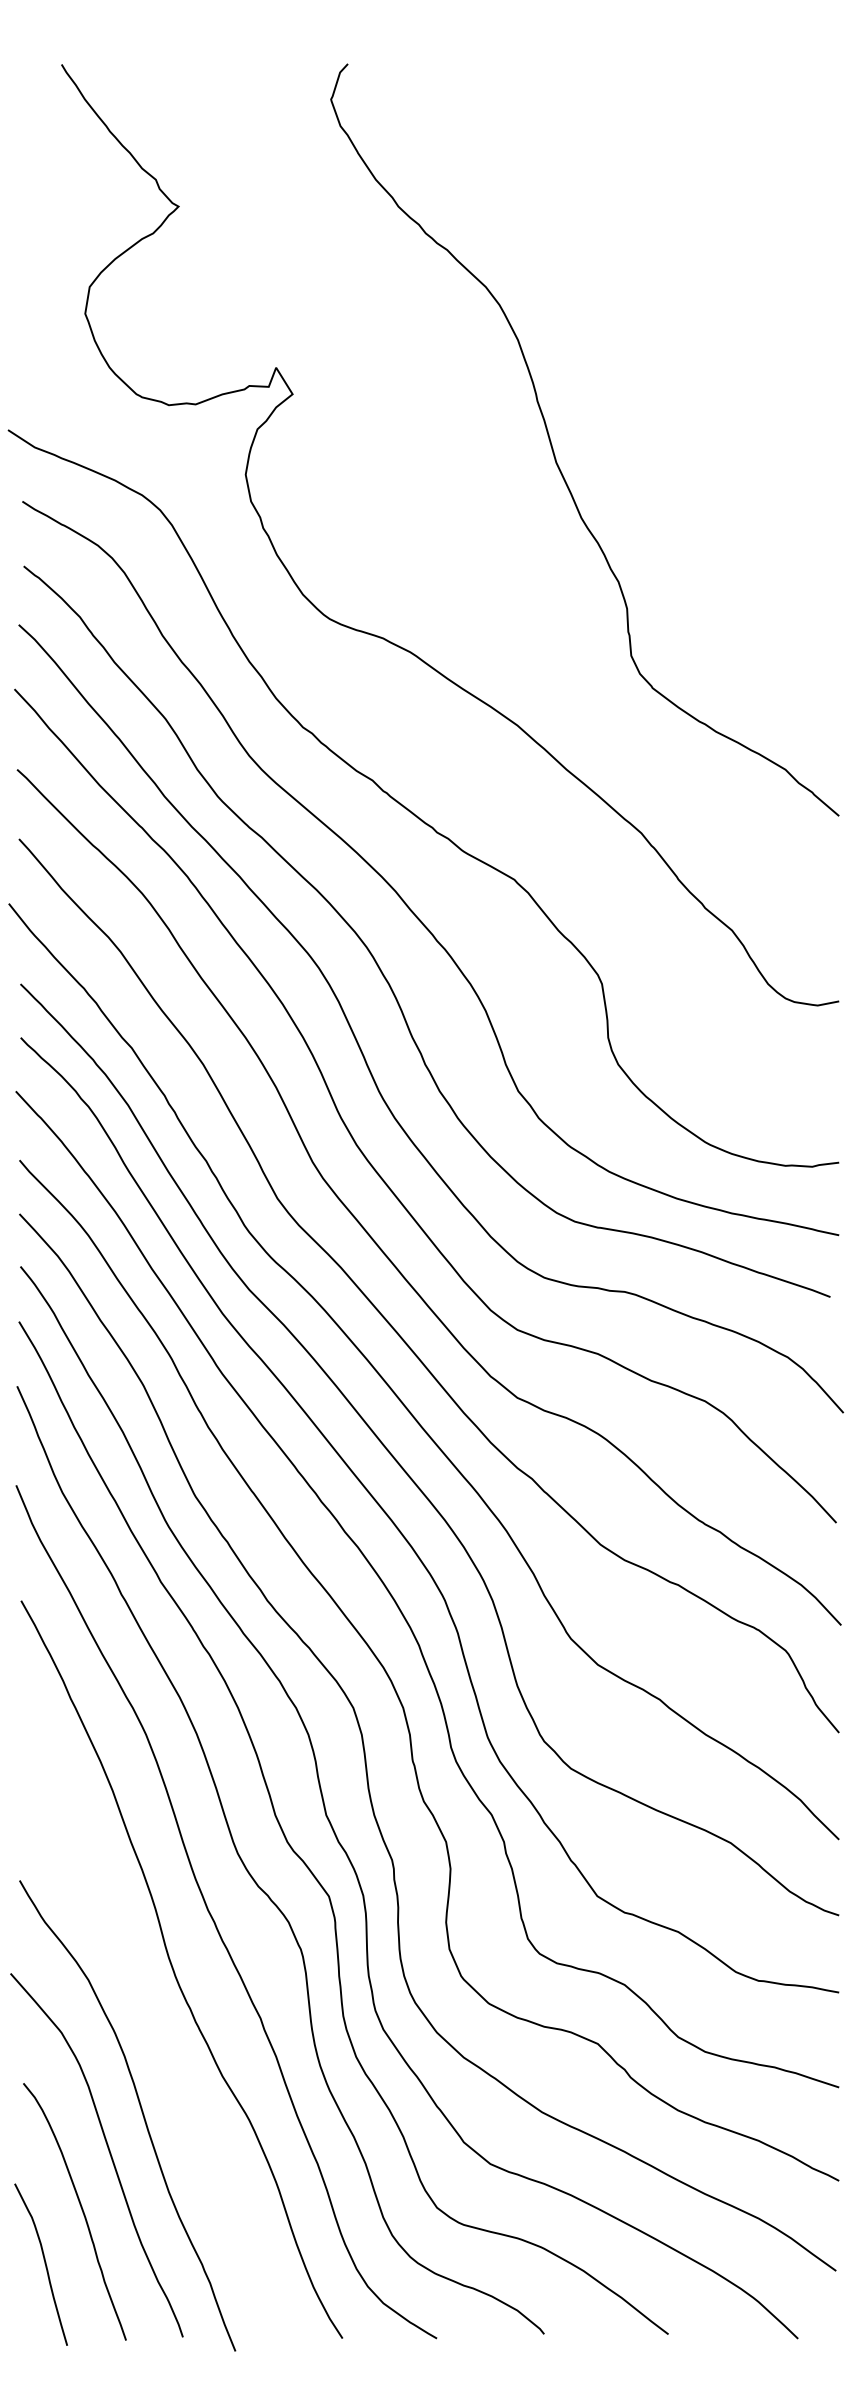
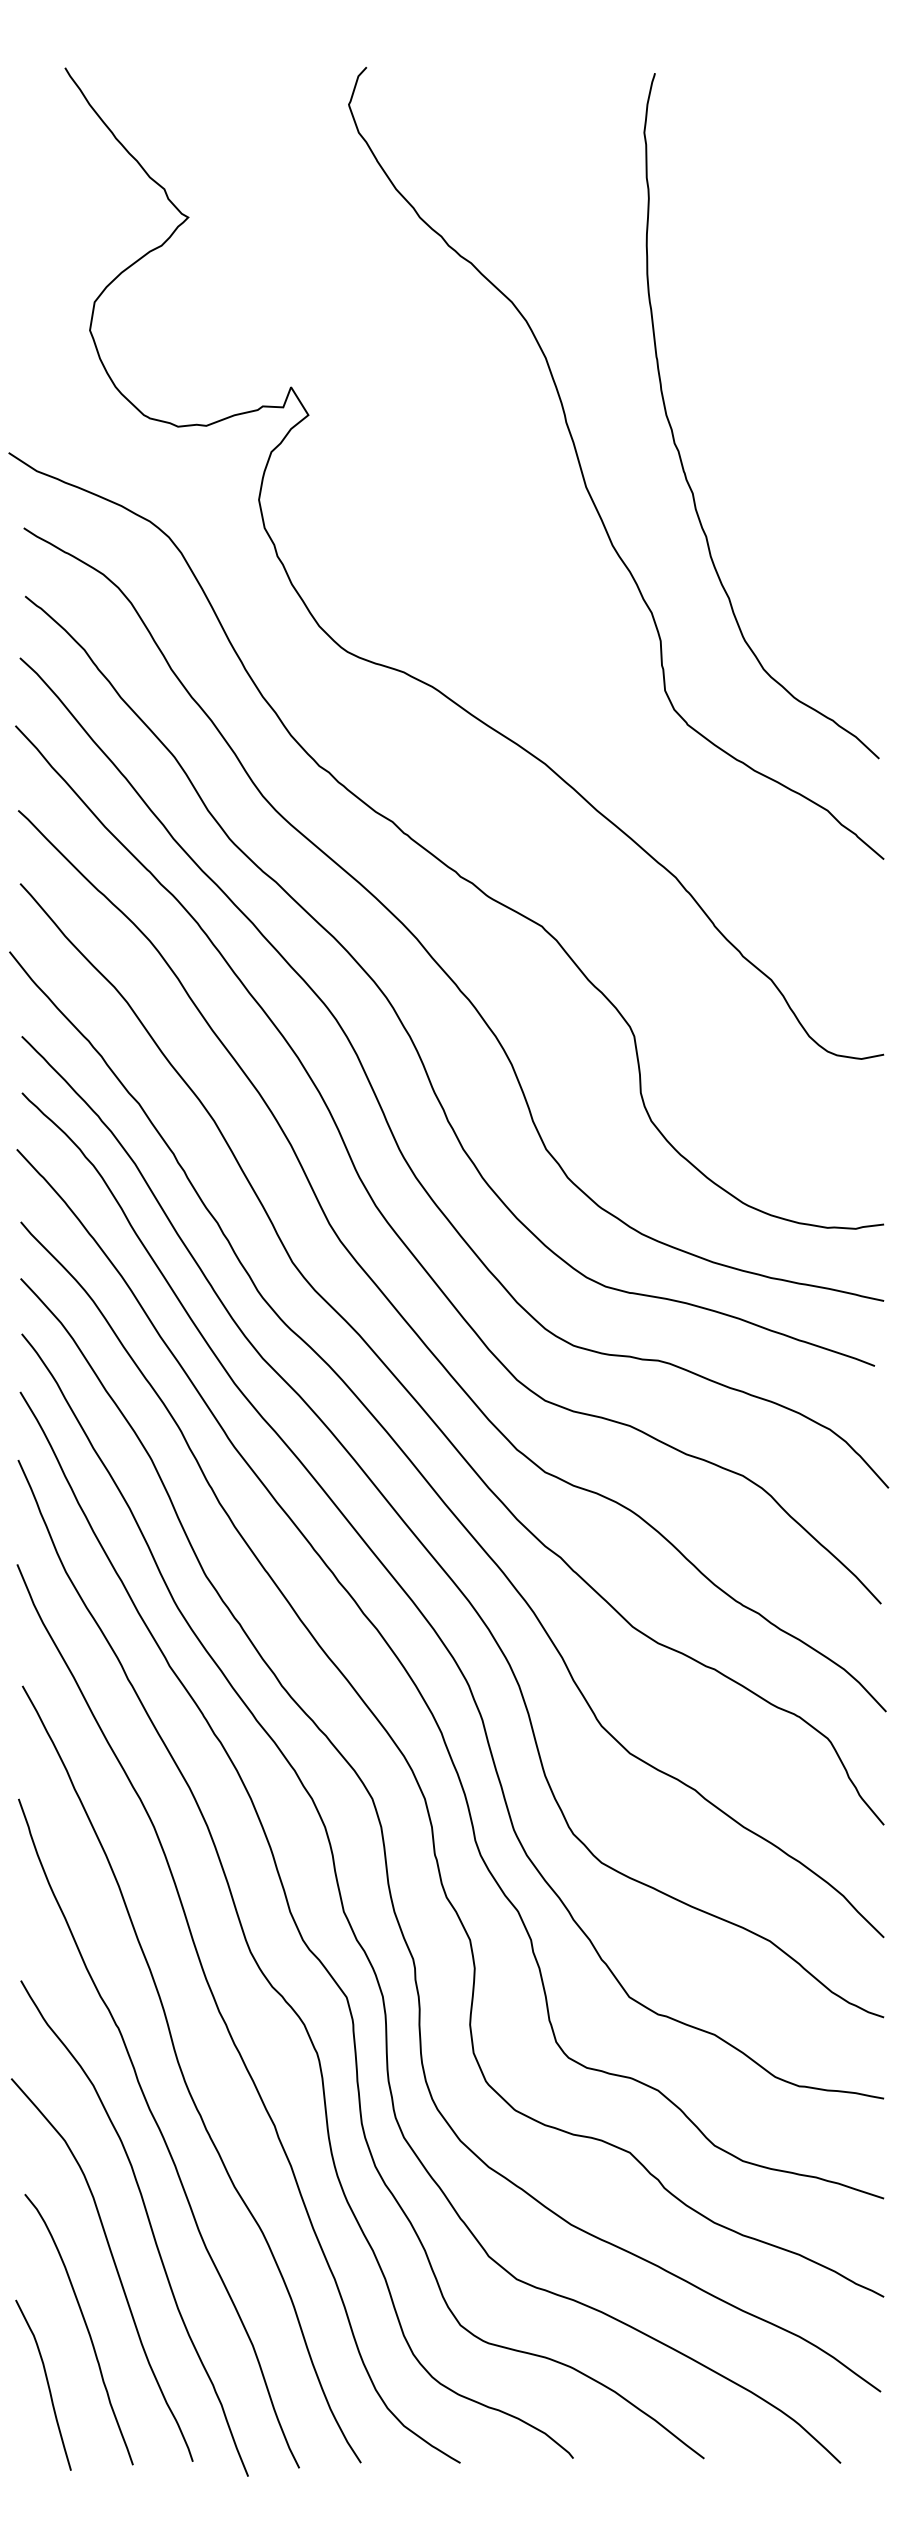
curve: (645, 429) -> (680, 452), added
curve: (151, 2024) -> (159, 2132), added

